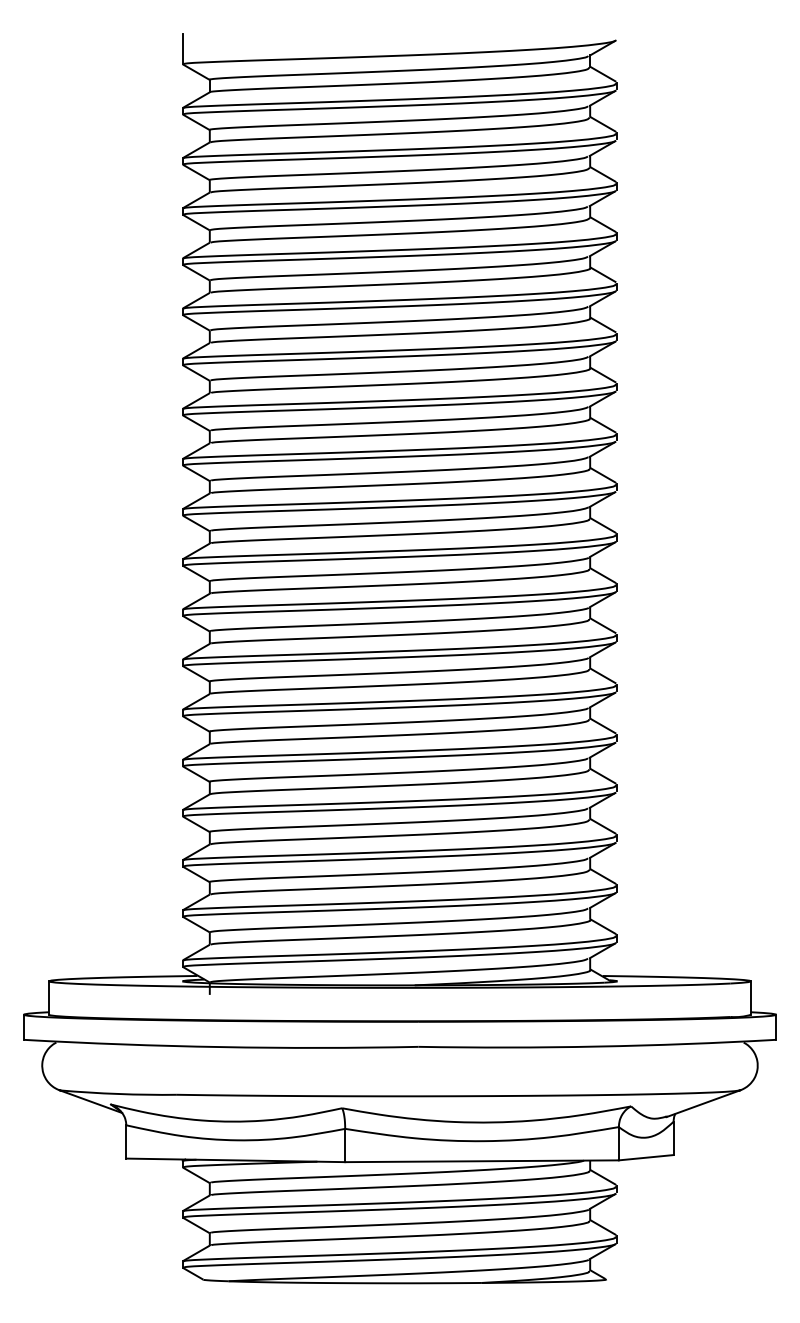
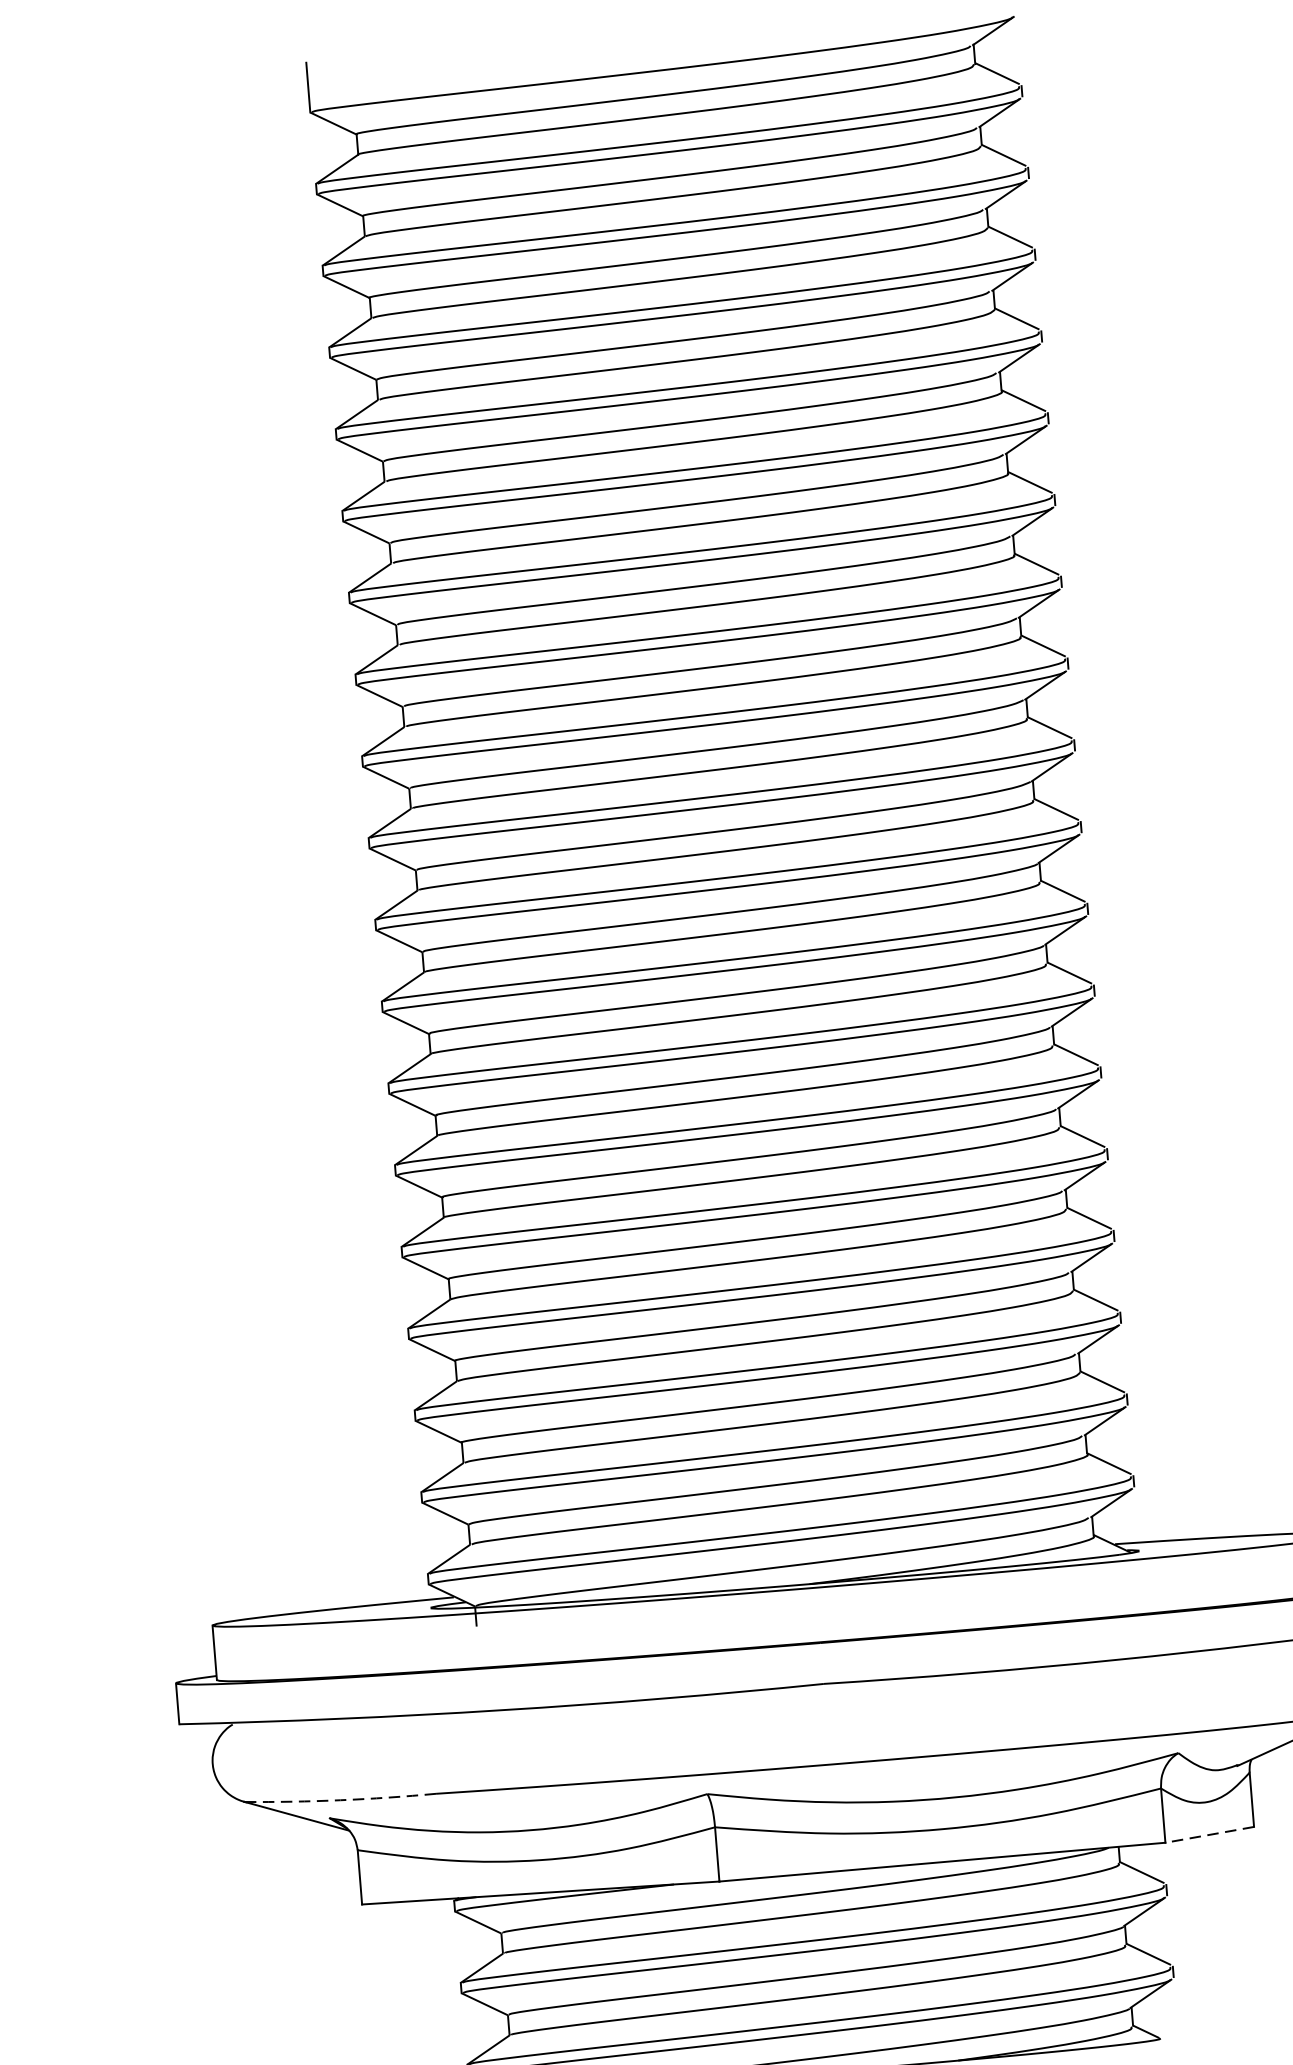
arc: (118, 1094) -> (340, 1800), solid -> dashed
line: (646, 1157) -> (1210, 1834), solid -> dashed

